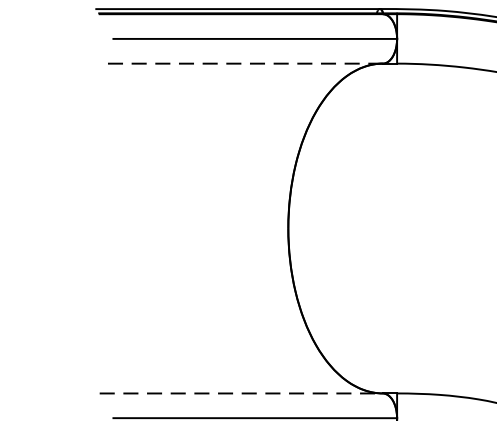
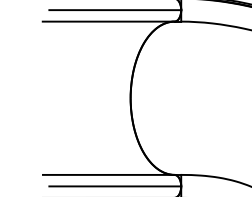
line: (240, 63) -> (108, 21), dashed -> solid
line: (240, 392) -> (108, 174), dashed -> solid

